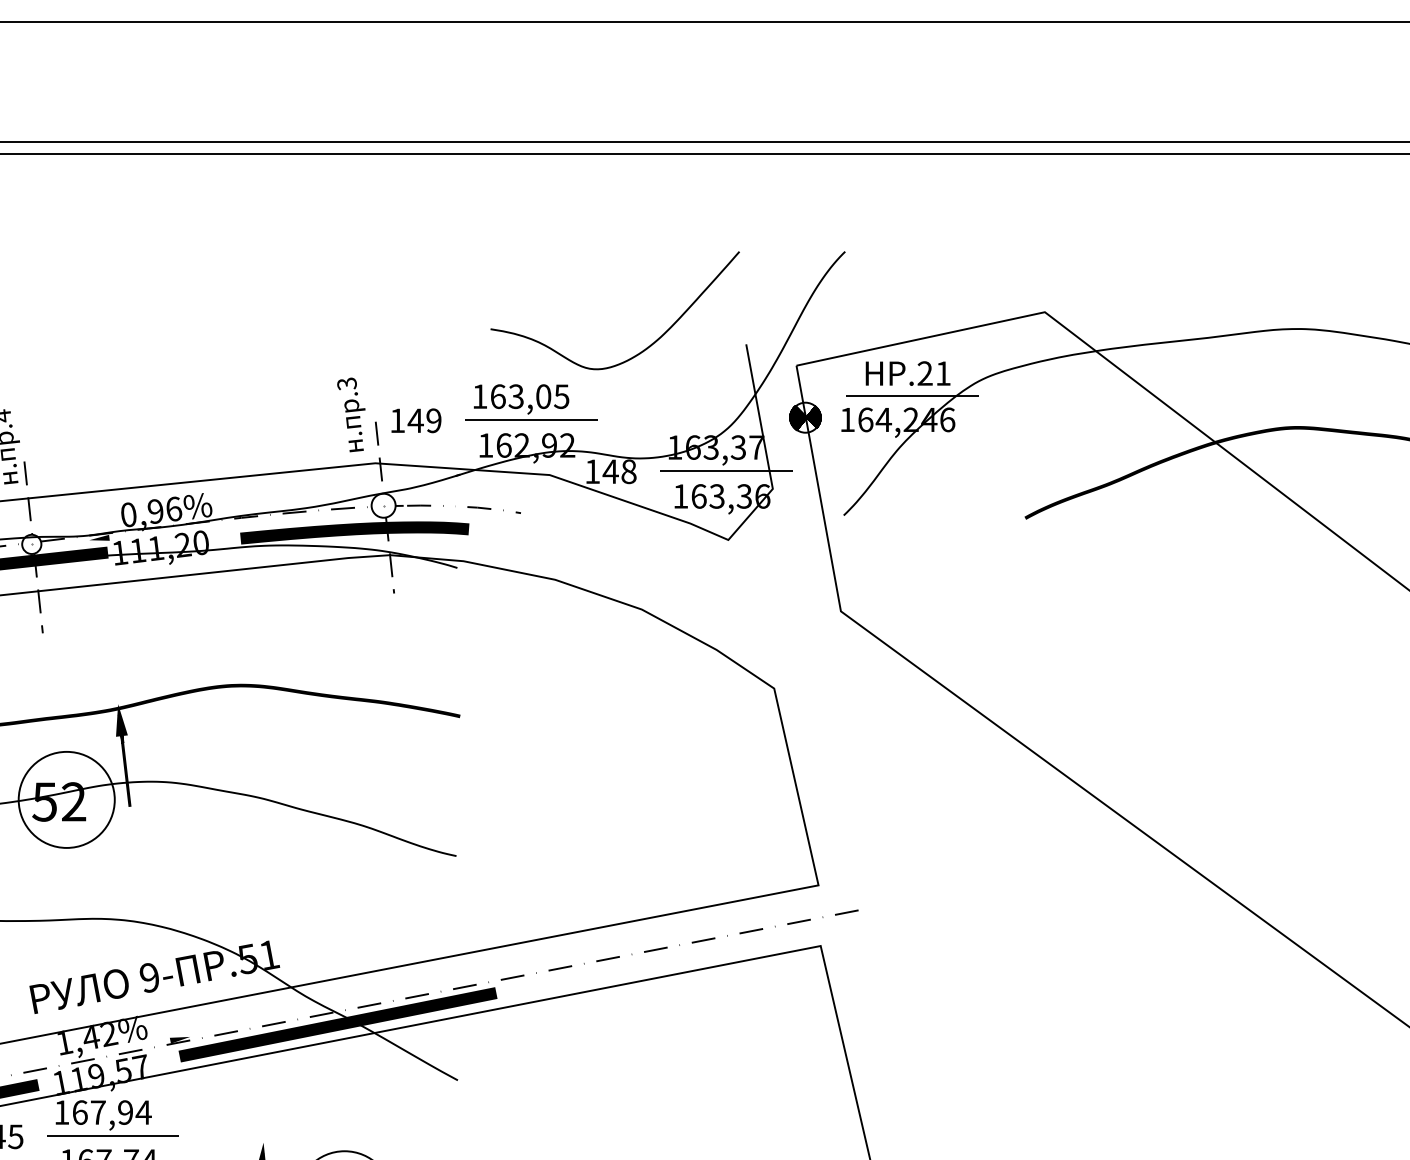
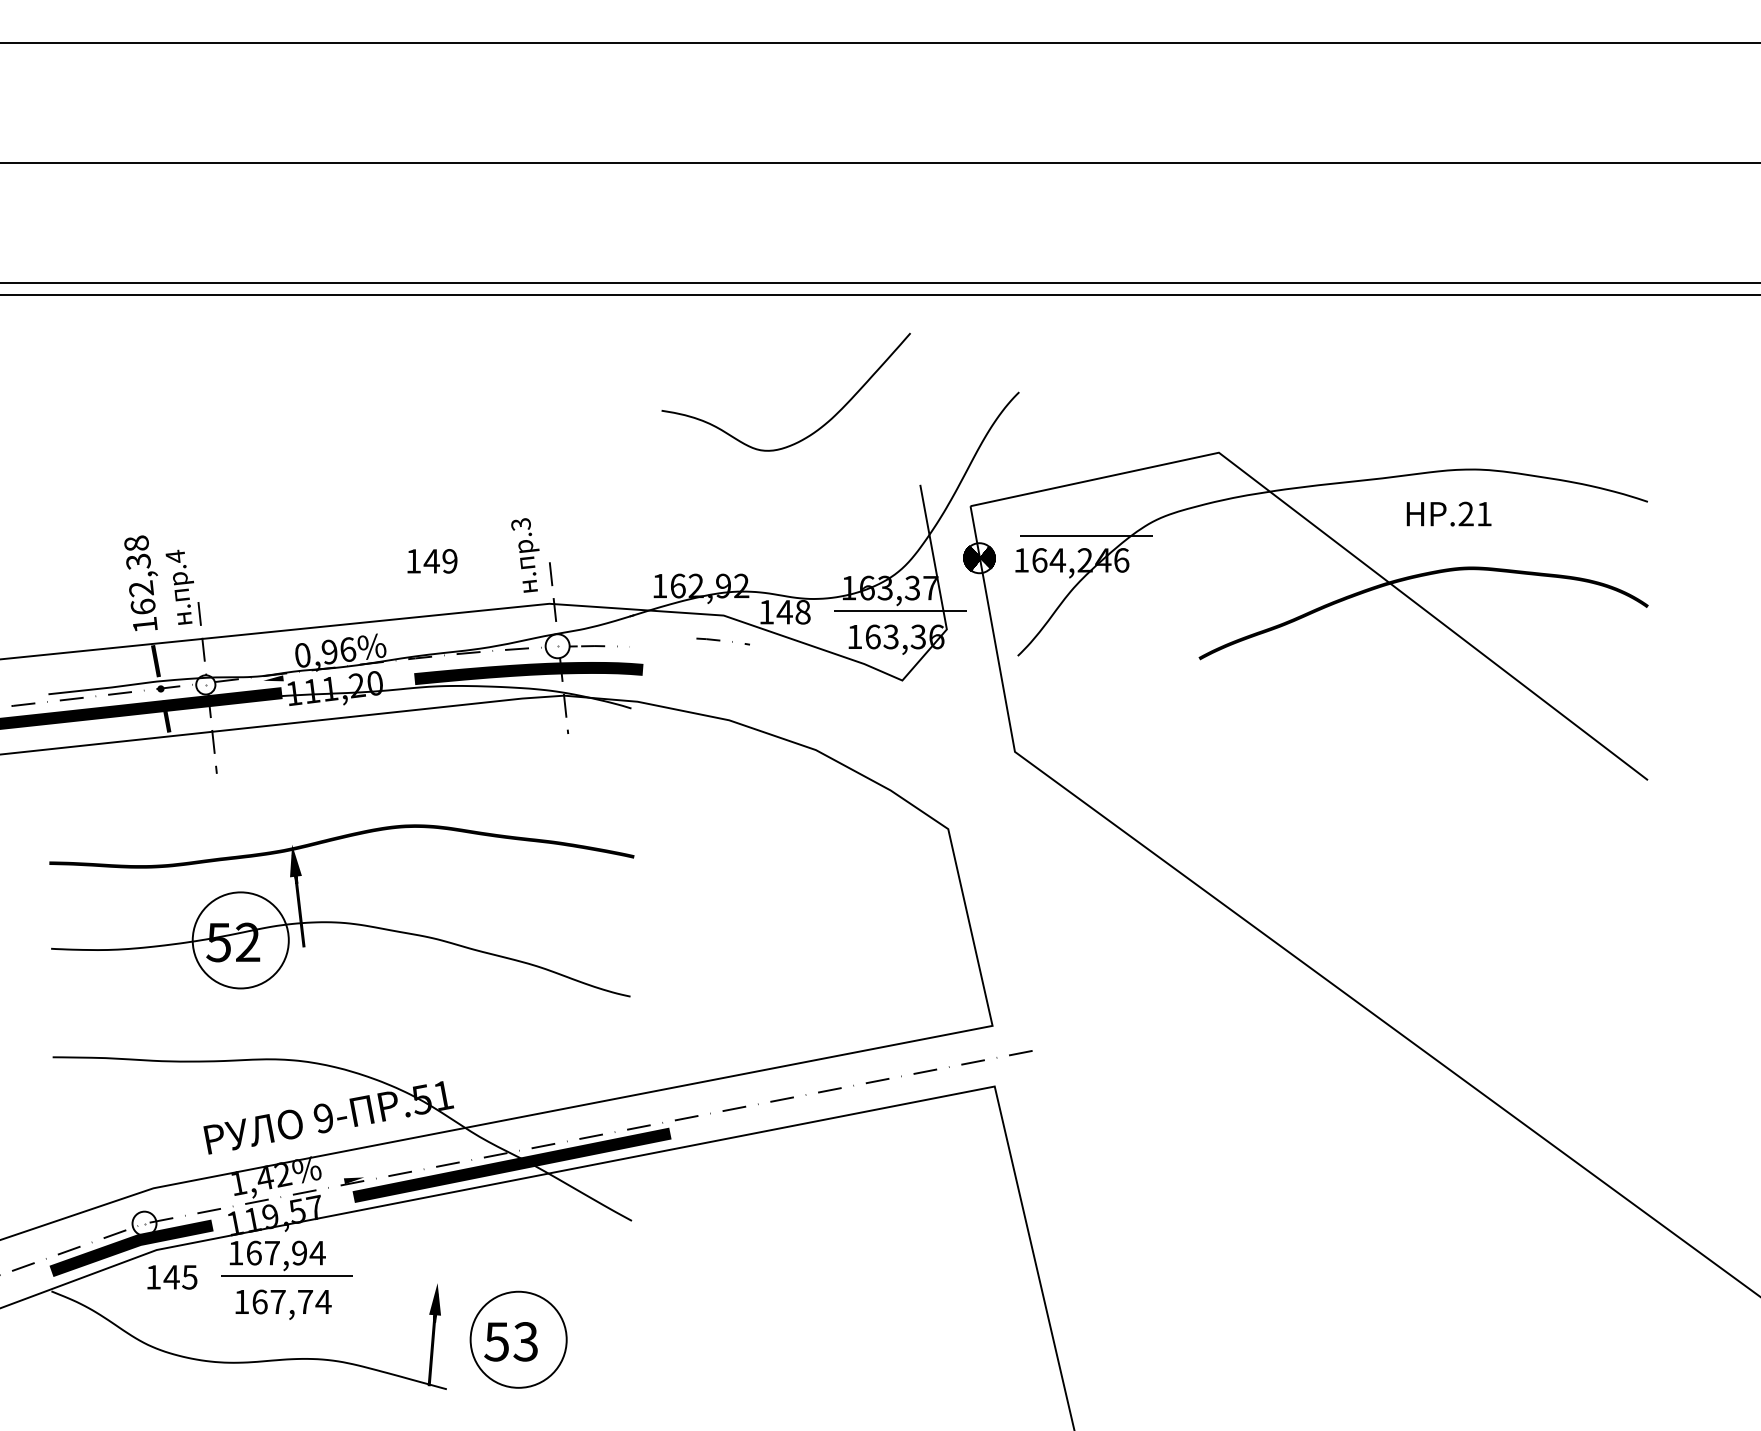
curve: (641, 350) -> (812, 432), moved
text: (907, 372) -> (1448, 513), moved
part: (531, 401) -> (705, 542), removed
text: (416, 420) -> (432, 561), moved
line: (491, 509) -> (720, 641), moved

